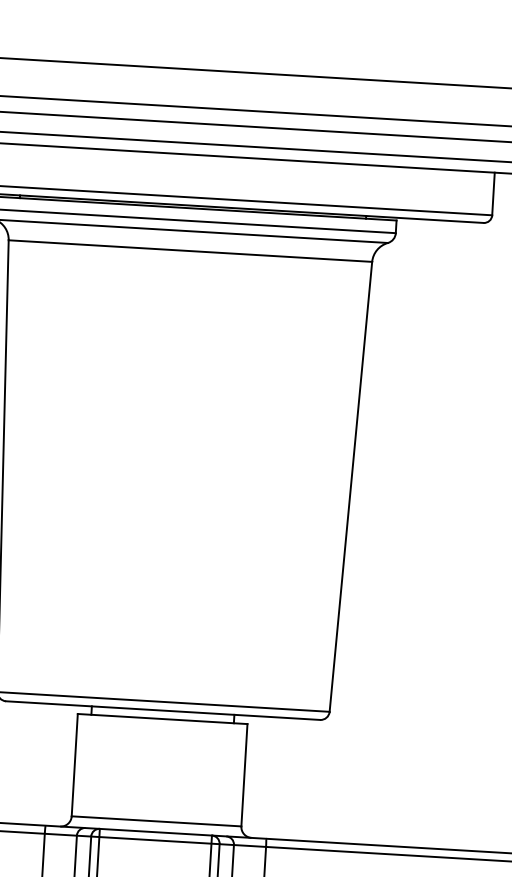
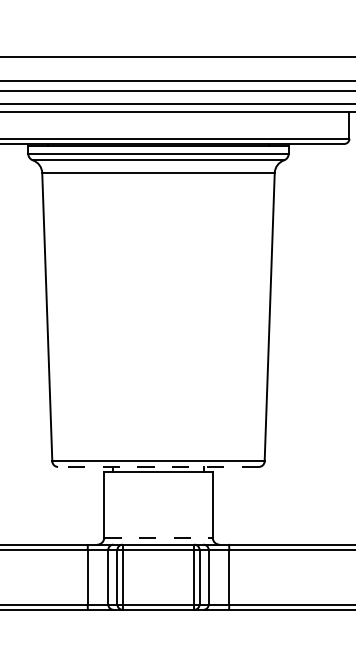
line: (161, 709) -> (157, 466), solid -> dashed
line: (156, 820) -> (158, 537), solid -> dashed

